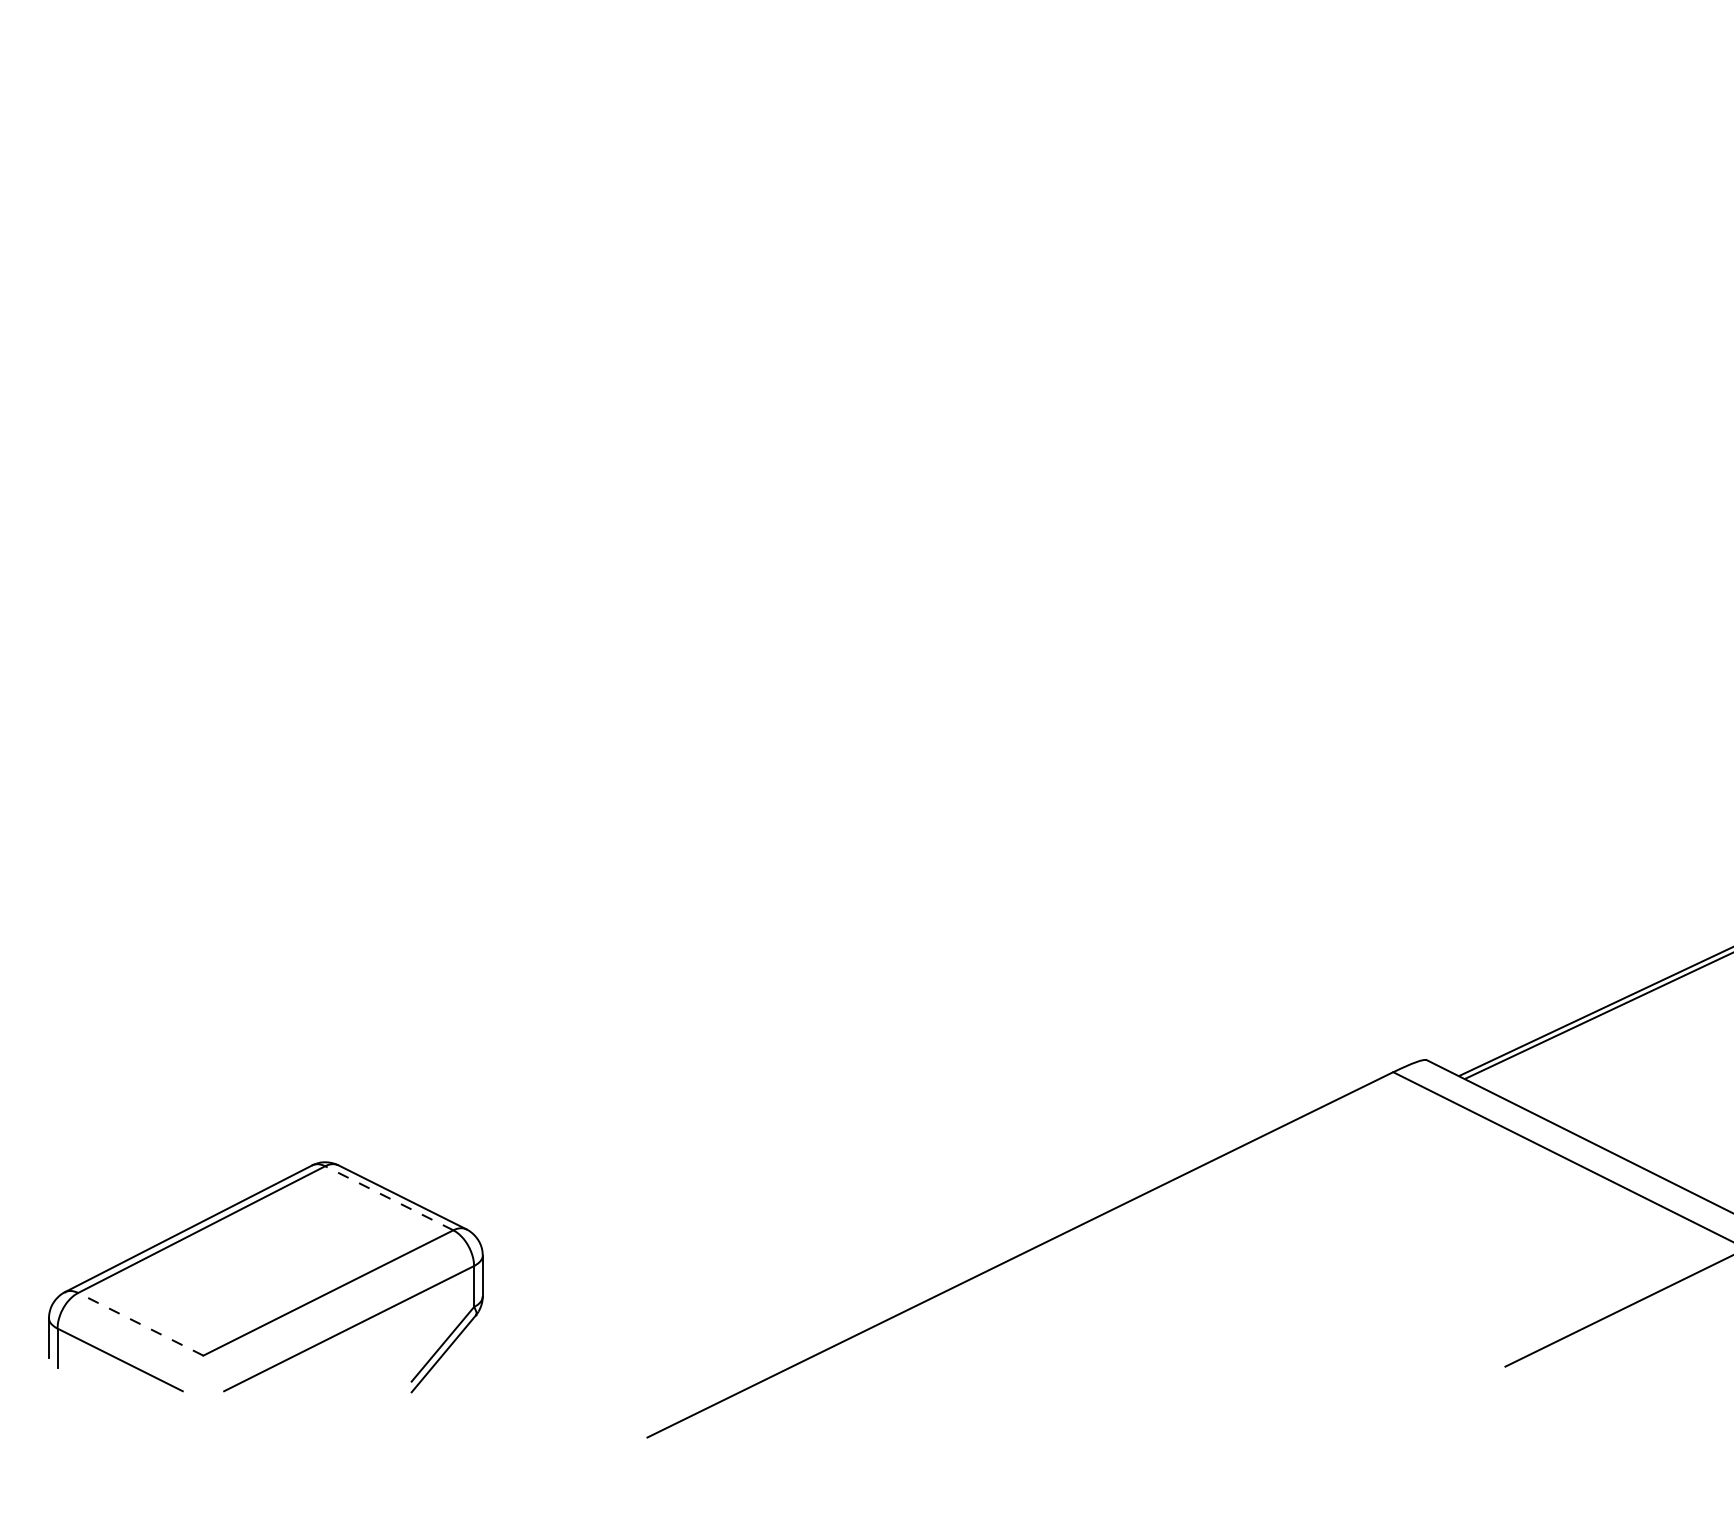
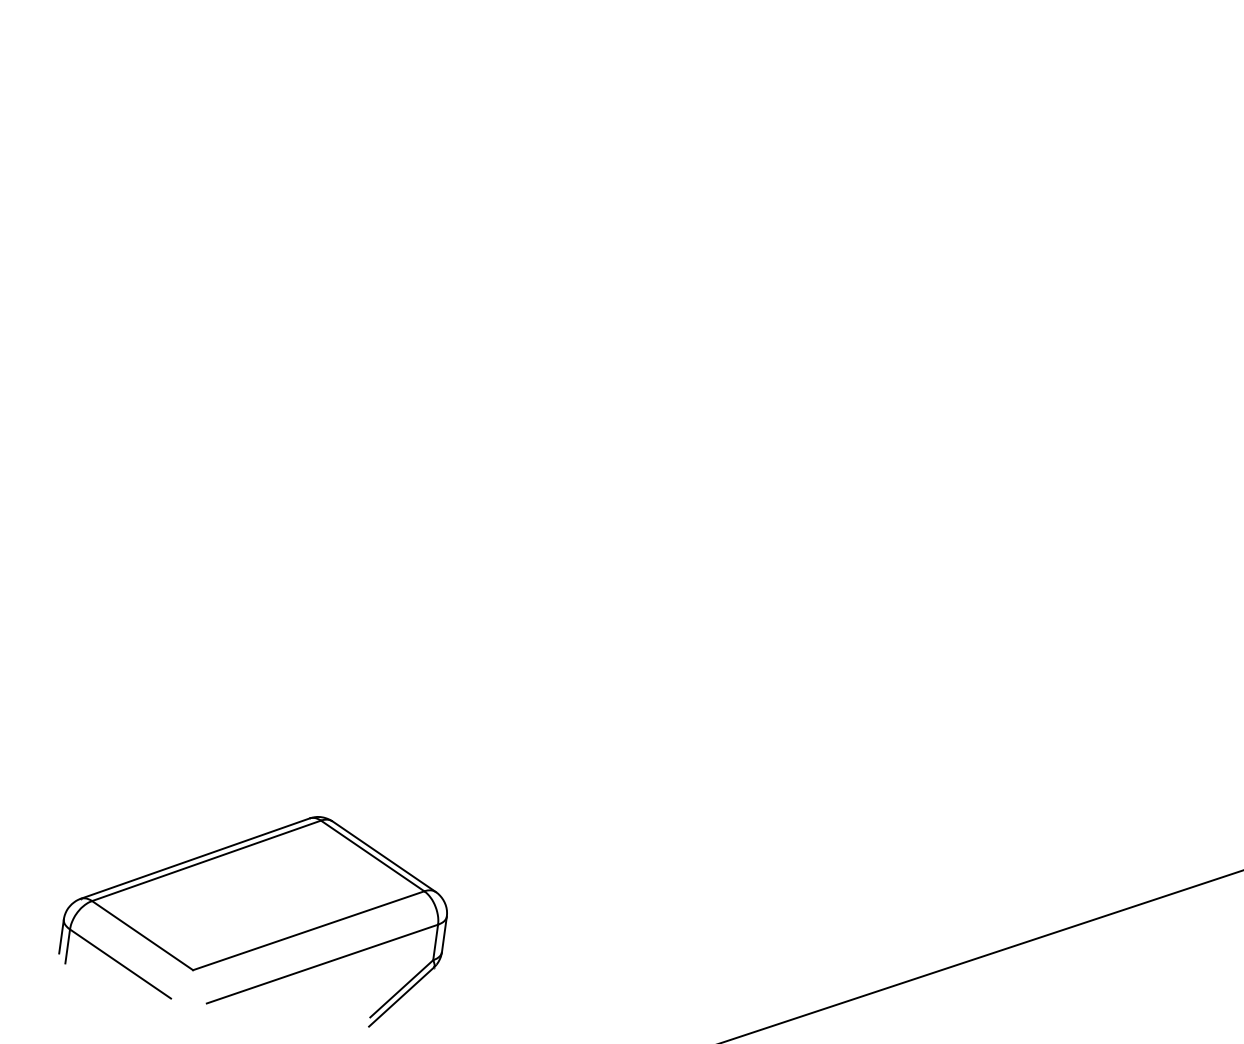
line: (389, 1198) -> (372, 856), dashed -> solid
line: (140, 1324) -> (142, 935), dashed -> solid

